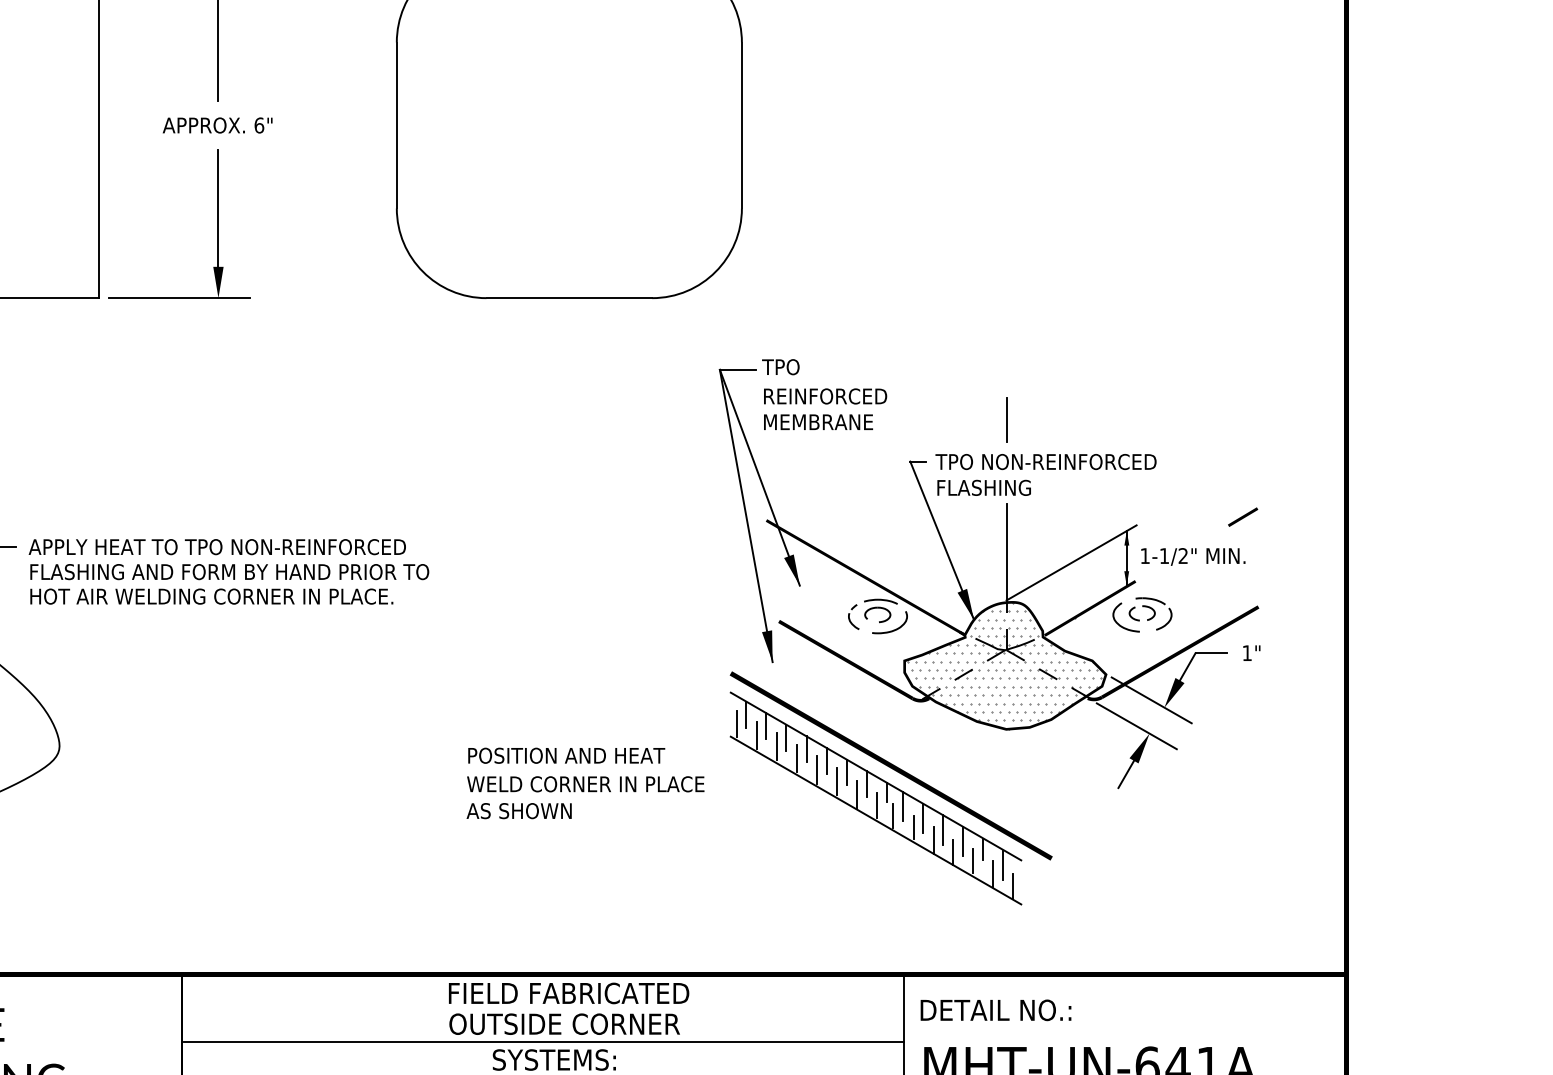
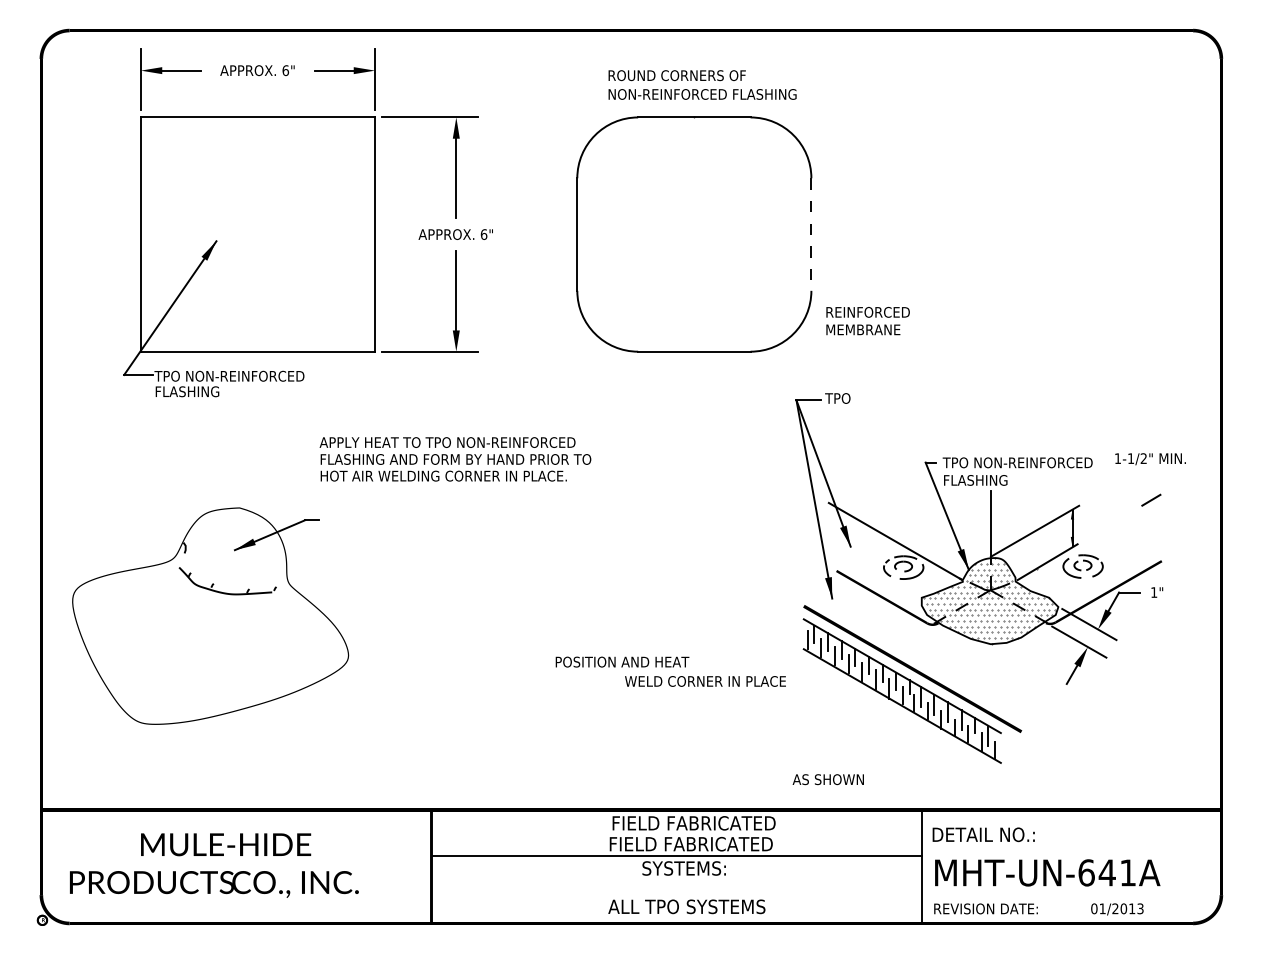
line: (742, 126) -> (811, 235), solid -> dashed
text: (824, 409) -> (867, 321), moved
line: (1005, 420) -> (990, 434), removed
text: (1193, 557) -> (1150, 459), moved
text: (229, 572) -> (455, 459), moved
text: (566, 754) -> (622, 661), moved
text: (517, 810) -> (827, 779), moved
text: (563, 1023) -> (690, 843), OUTSIDE CORNER -> FIELD FABRICATED

